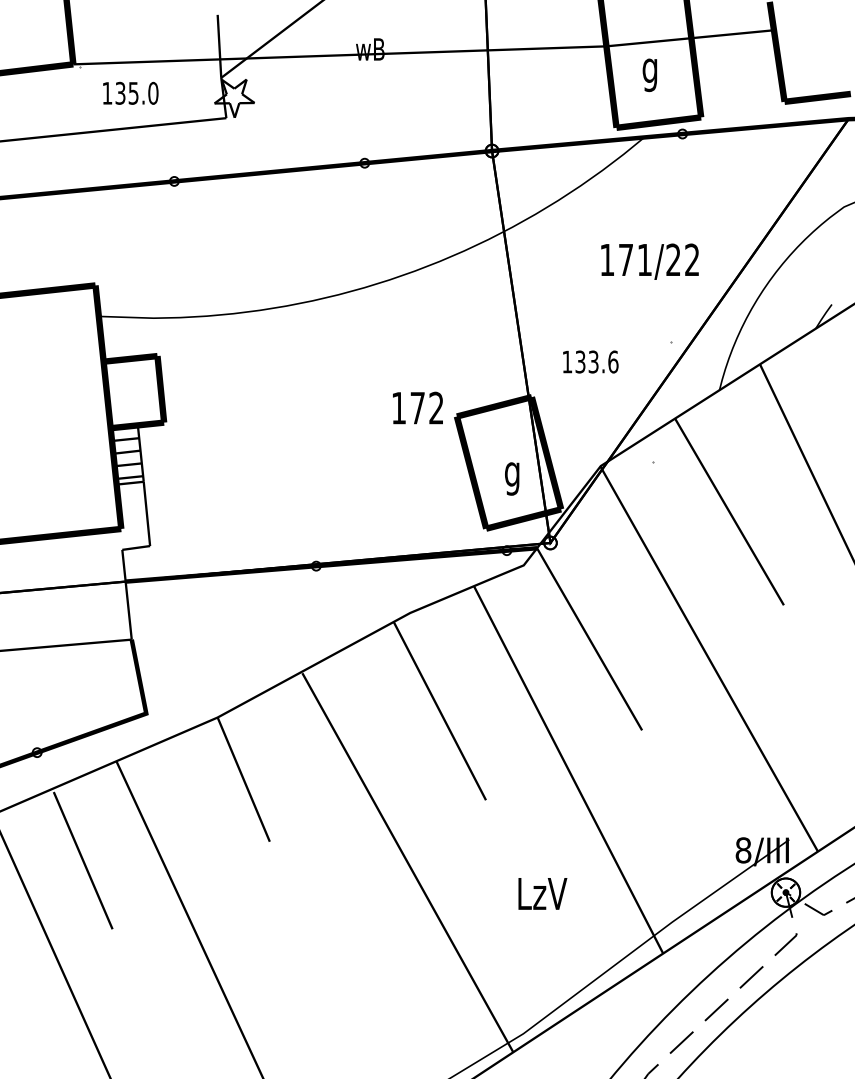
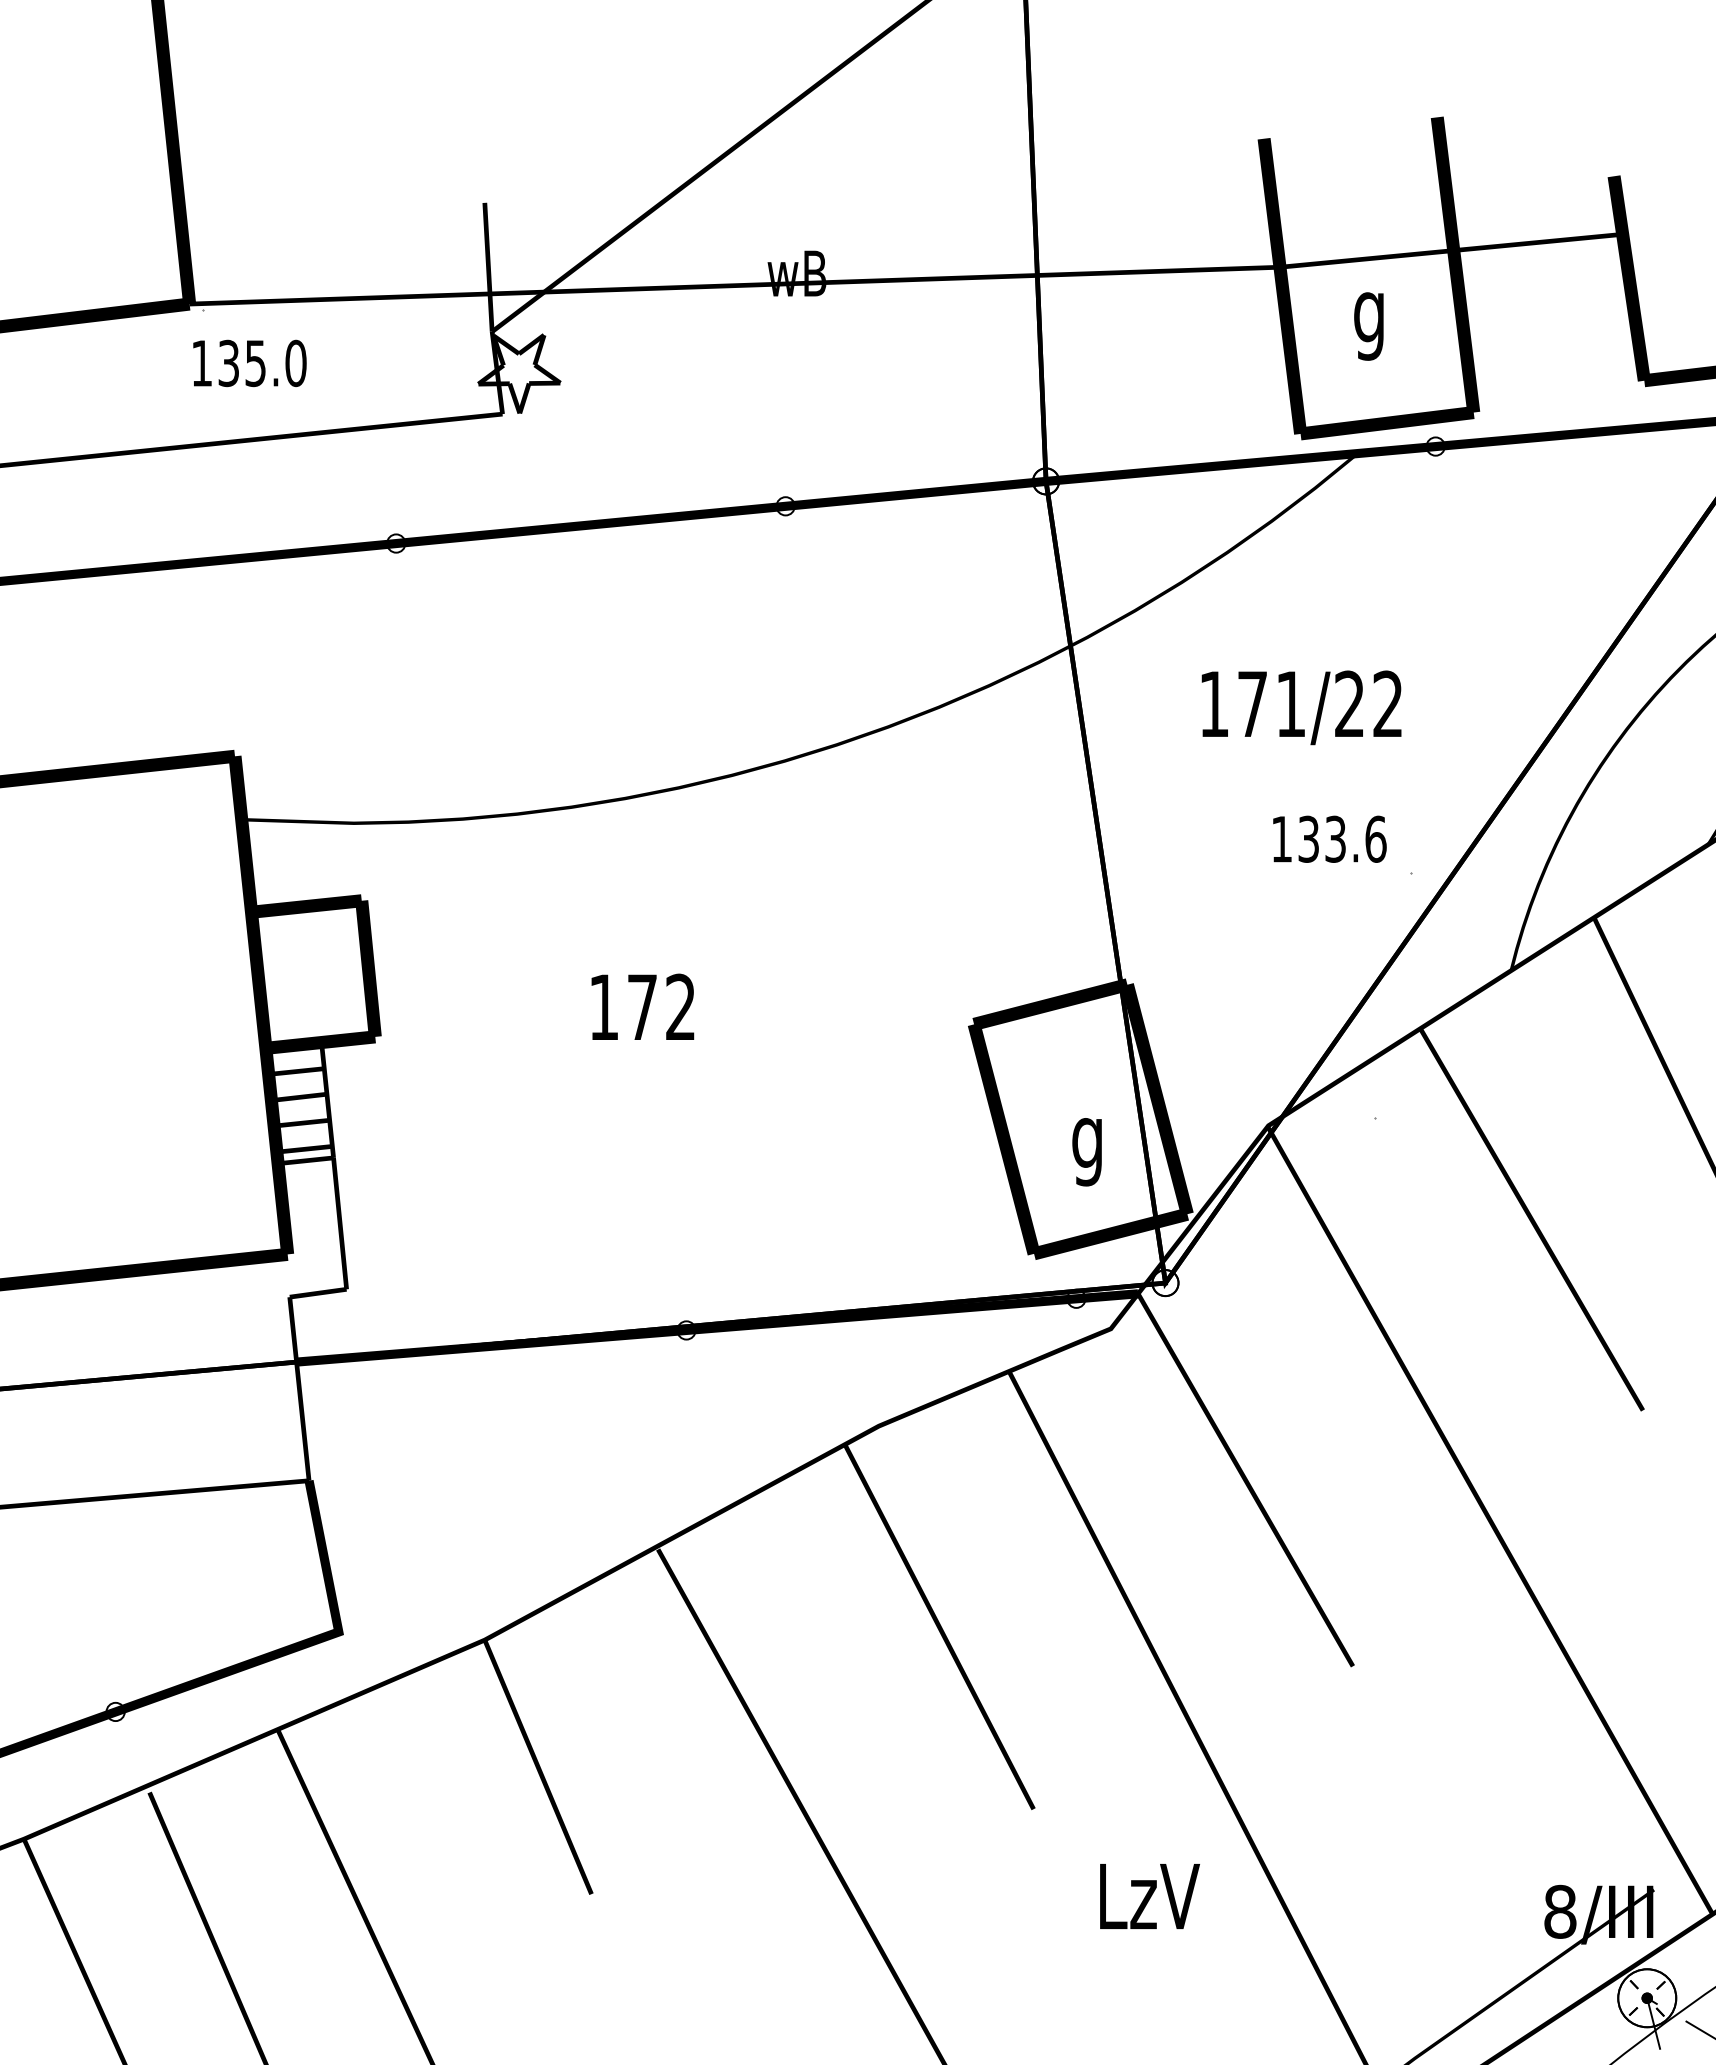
text: (130, 92) -> (249, 361), moved
text: (649, 261) -> (1300, 707), moved
text: (590, 361) -> (1329, 838), moved
text: (417, 407) -> (641, 1005), moved
text: (542, 893) -> (1149, 1895), moved

